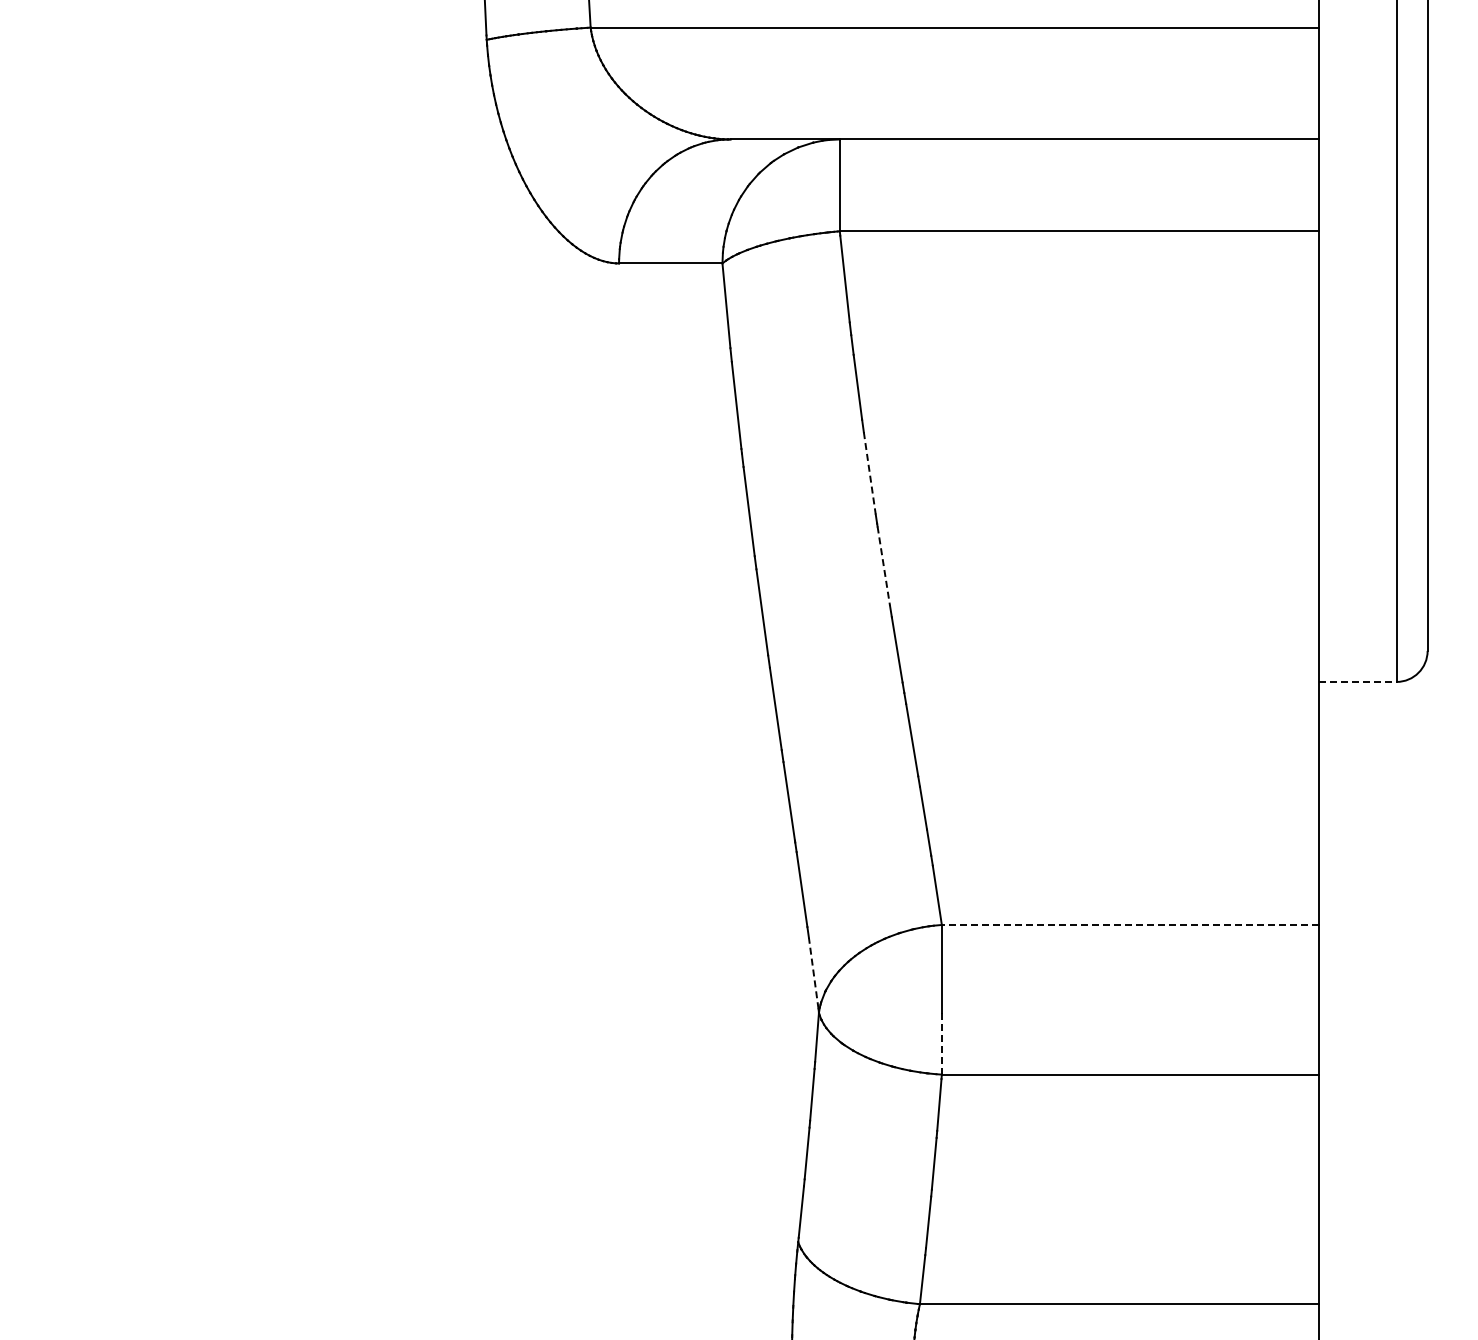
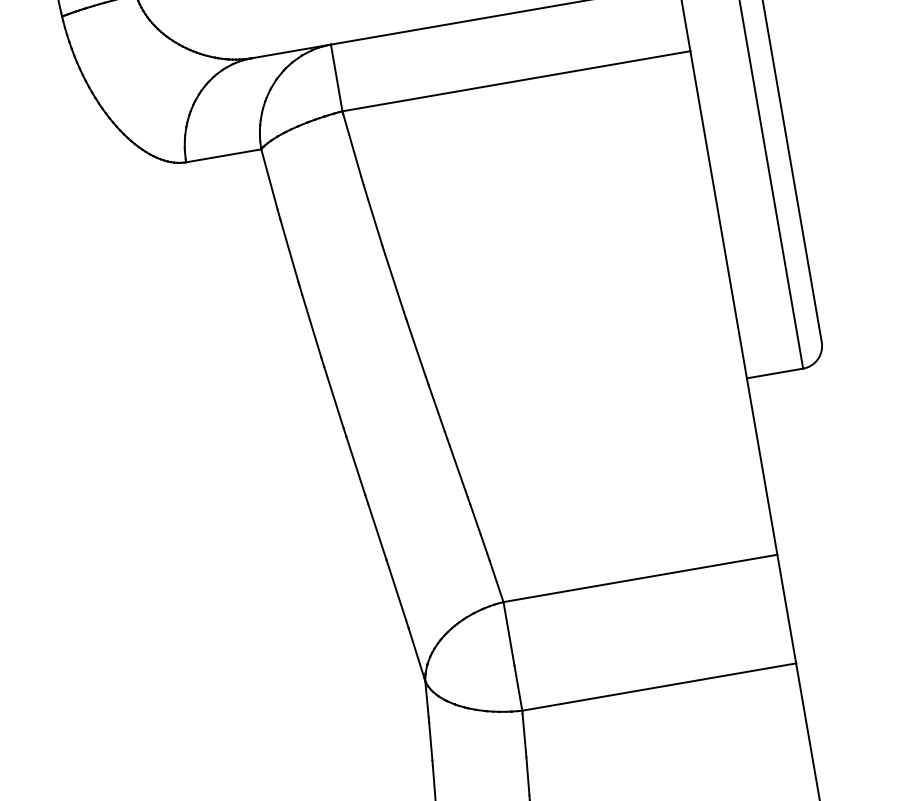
line: (869, 473) -> (394, 283), dashed -> solid
line: (883, 566) -> (416, 349), dashed -> solid
line: (1357, 681) -> (774, 373), dashed -> solid
line: (1130, 924) -> (640, 578), dashed -> solid
line: (813, 973) -> (416, 653), dashed -> solid
line: (941, 1044) -> (518, 688), dashed -> solid

